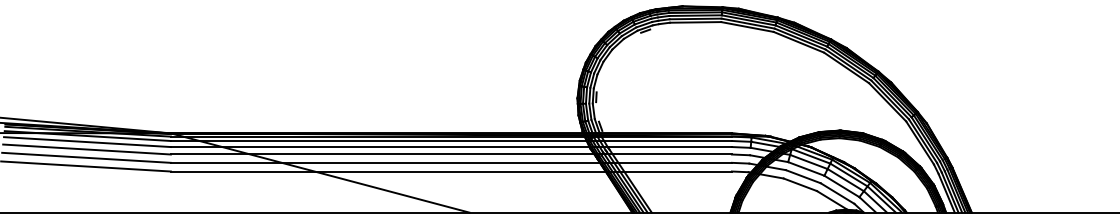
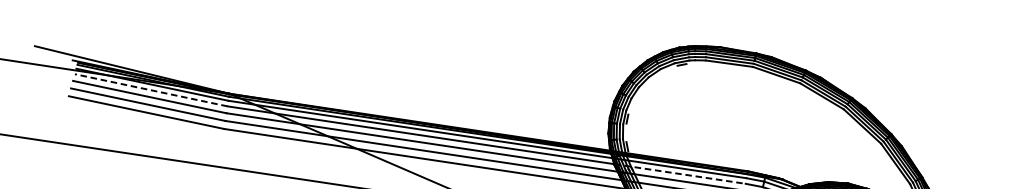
line: (87, 142) -> (151, 90), solid -> dashed
line: (661, 147) -> (680, 174), solid -> dashed

